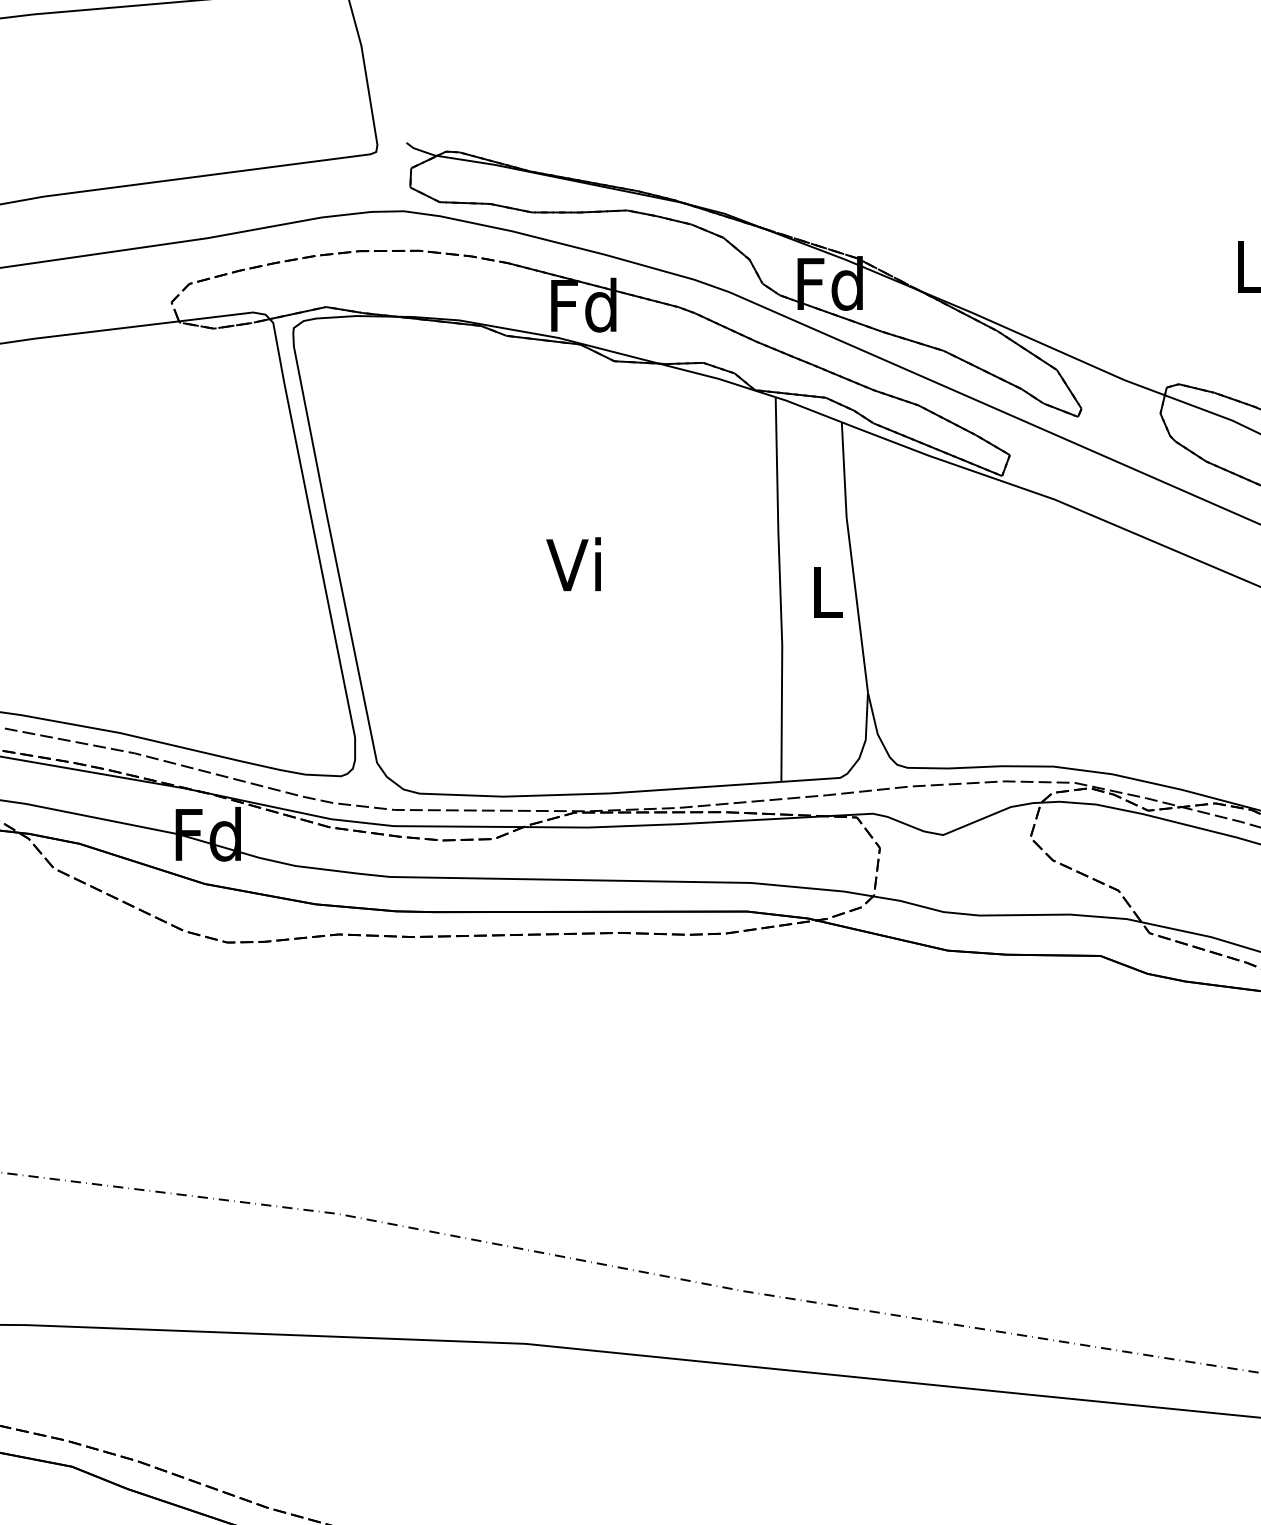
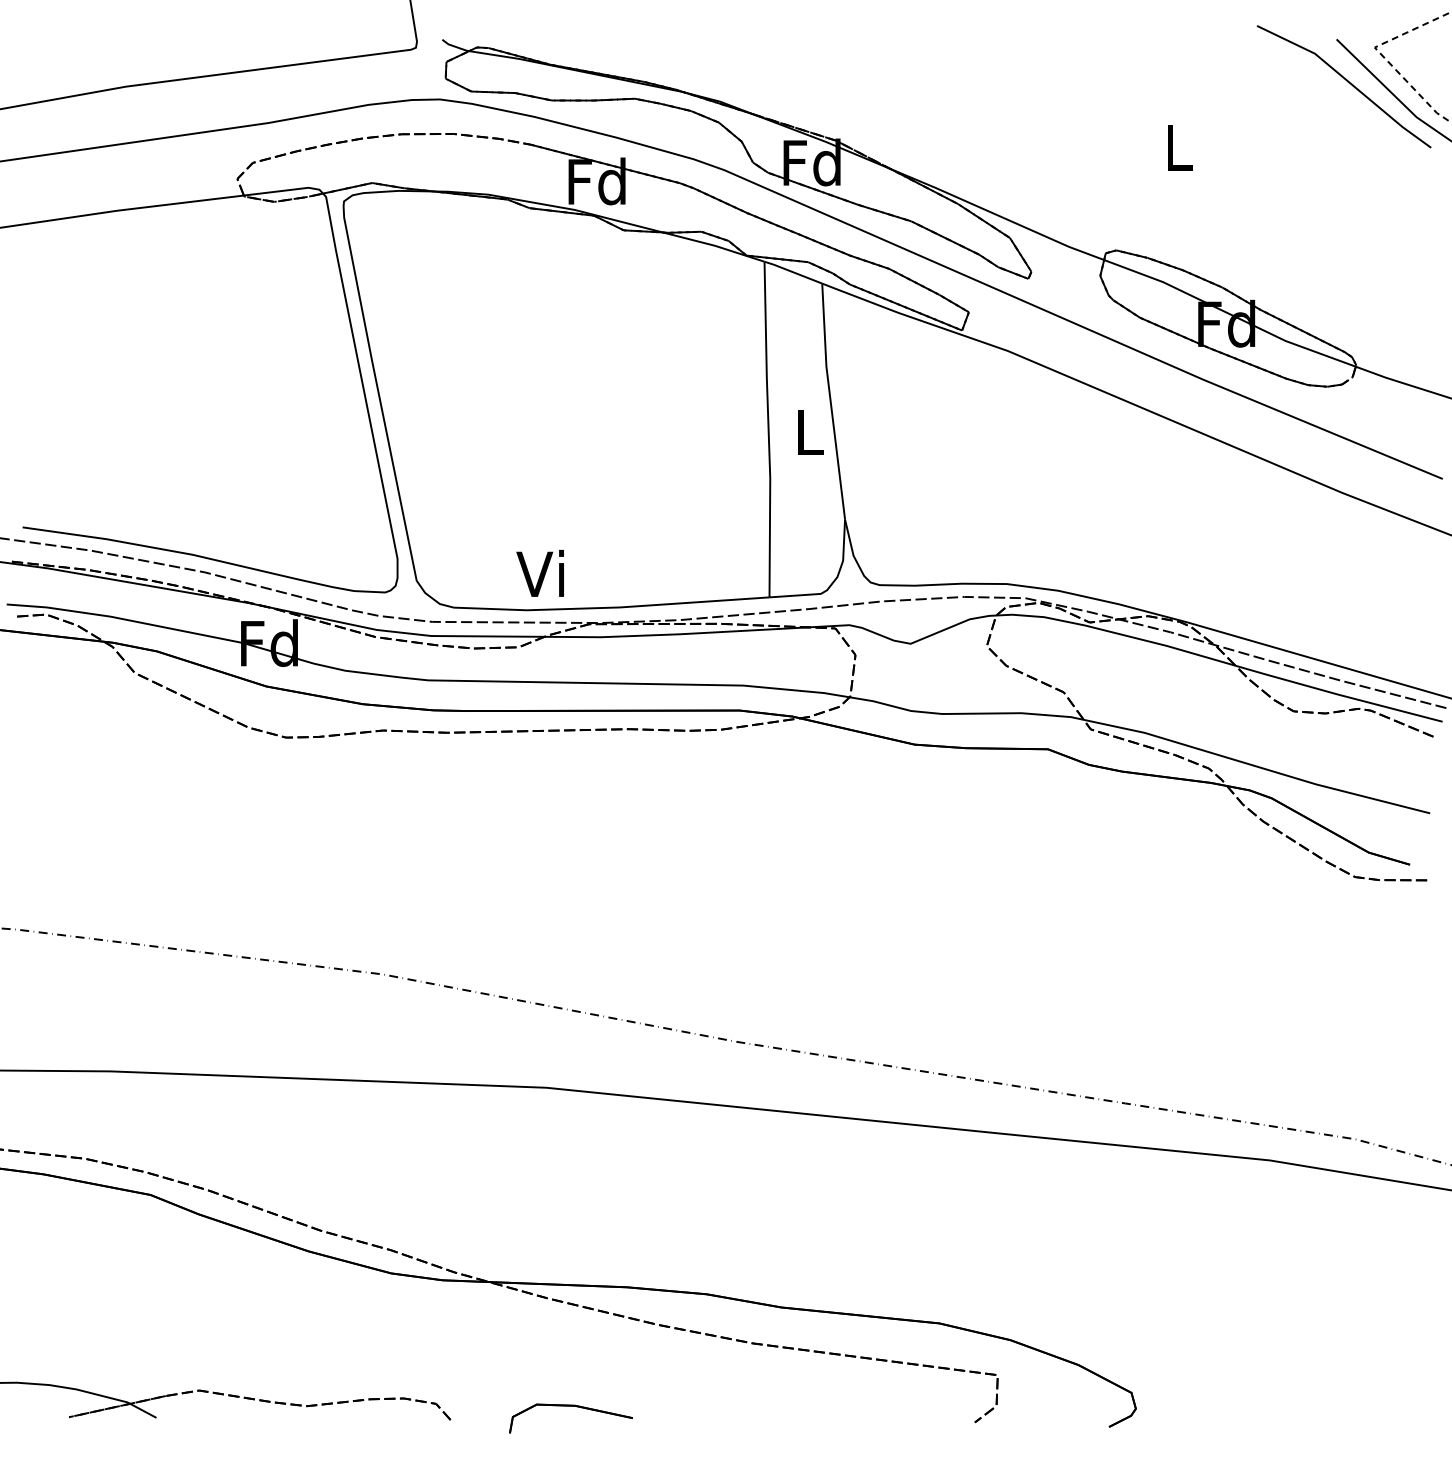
text: (572, 564) -> (539, 573), moved

